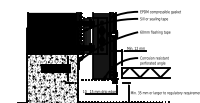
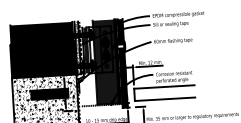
hatch: (145, 72) -> (163, 92), removed

